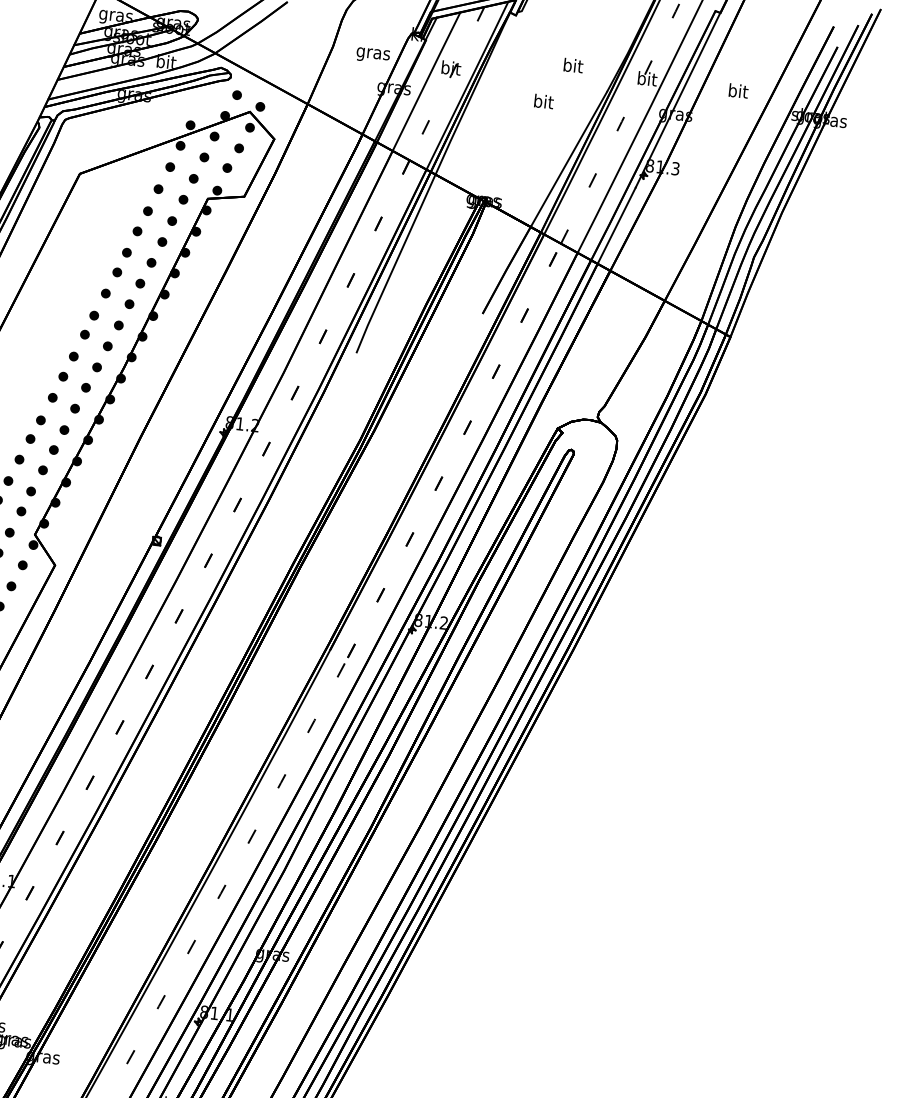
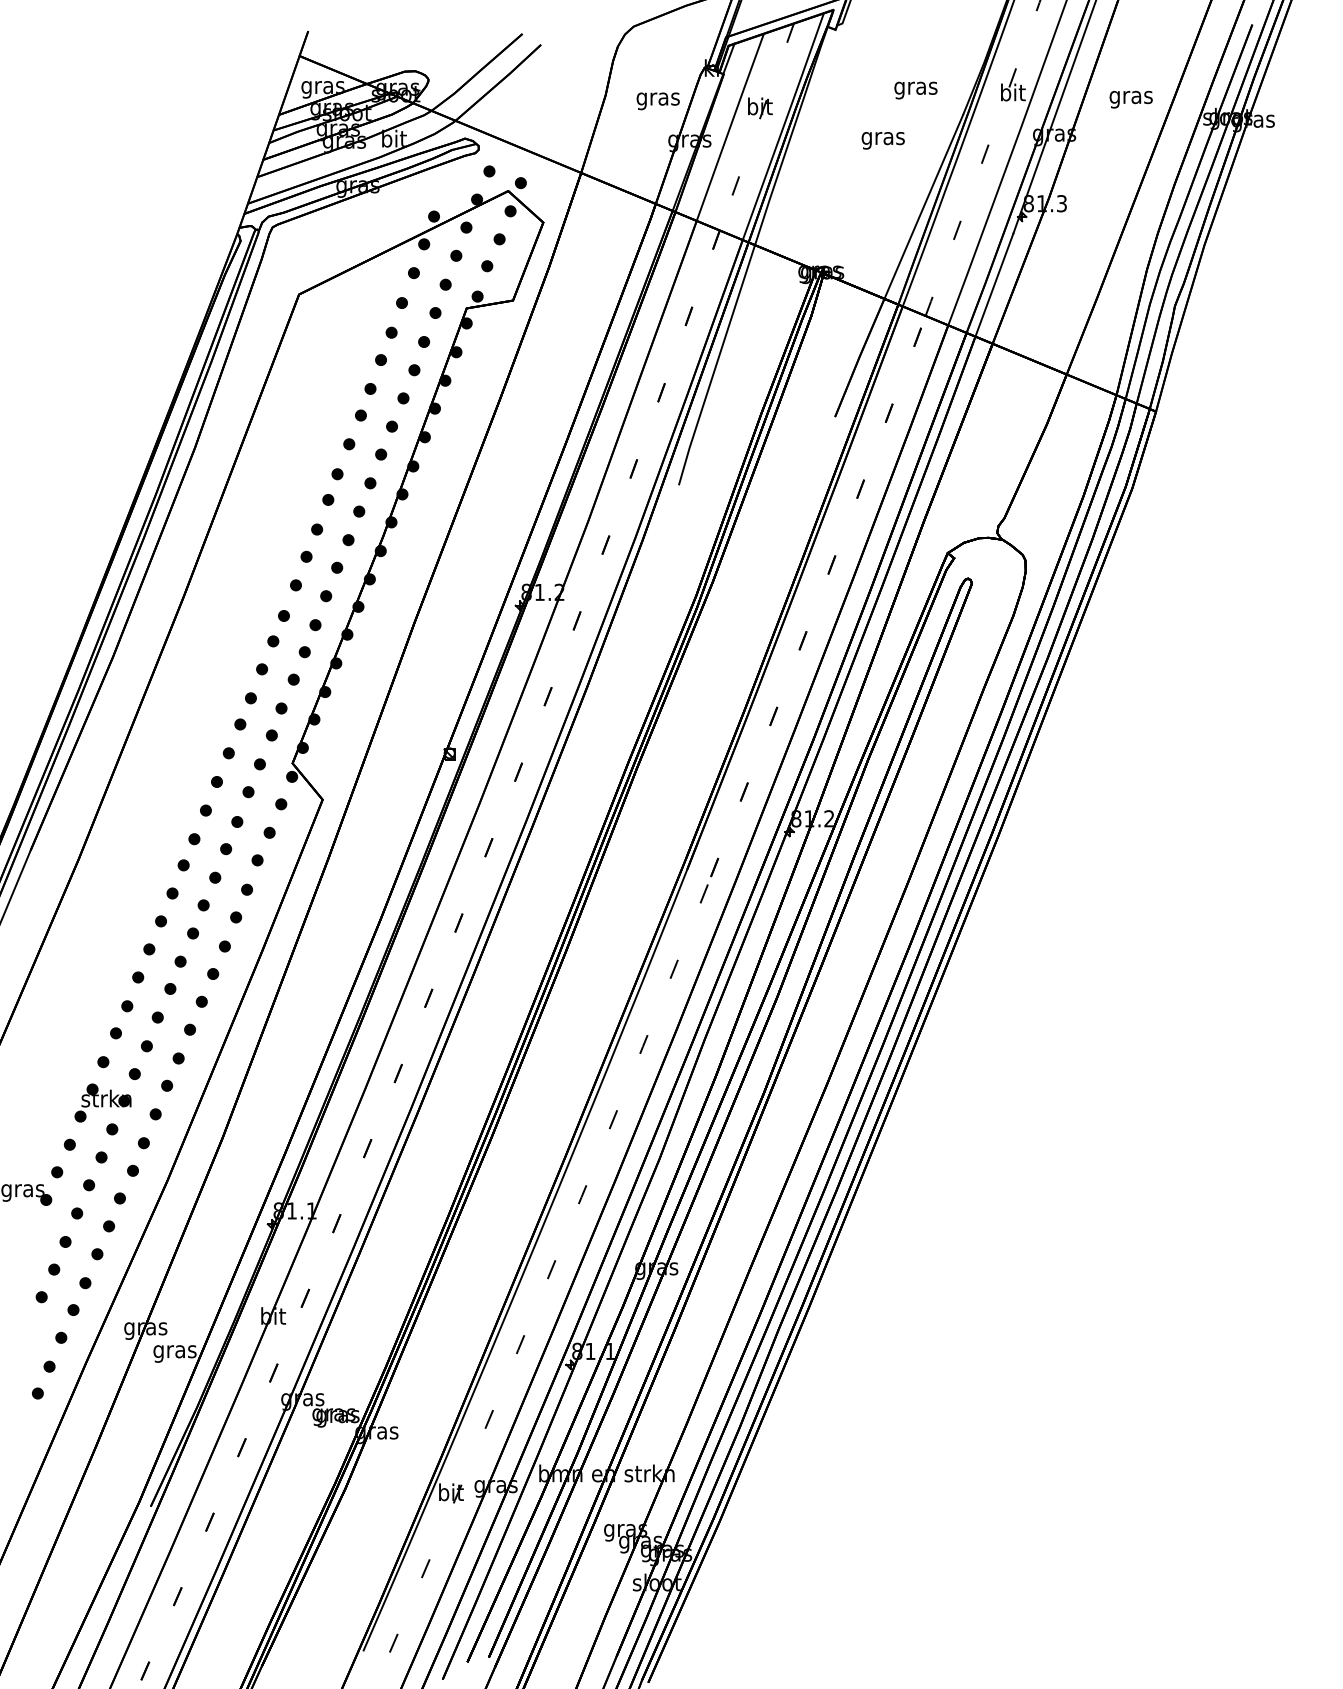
text: (572, 67) -> (915, 88), bit -> gras
text: (737, 92) -> (1130, 97), bit -> gras
text: (542, 103) -> (882, 138), bit -> gras

